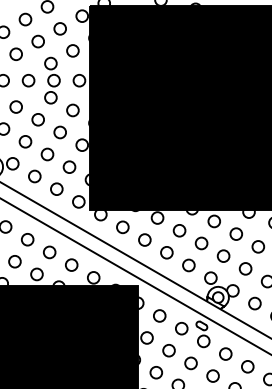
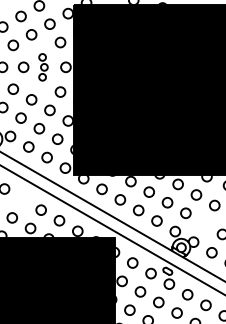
part: (52, 80) -> (43, 67), size x0.7
circle: (27, 239) -> (22, 199), removed
circle: (244, 268) -> (203, 223), removed

